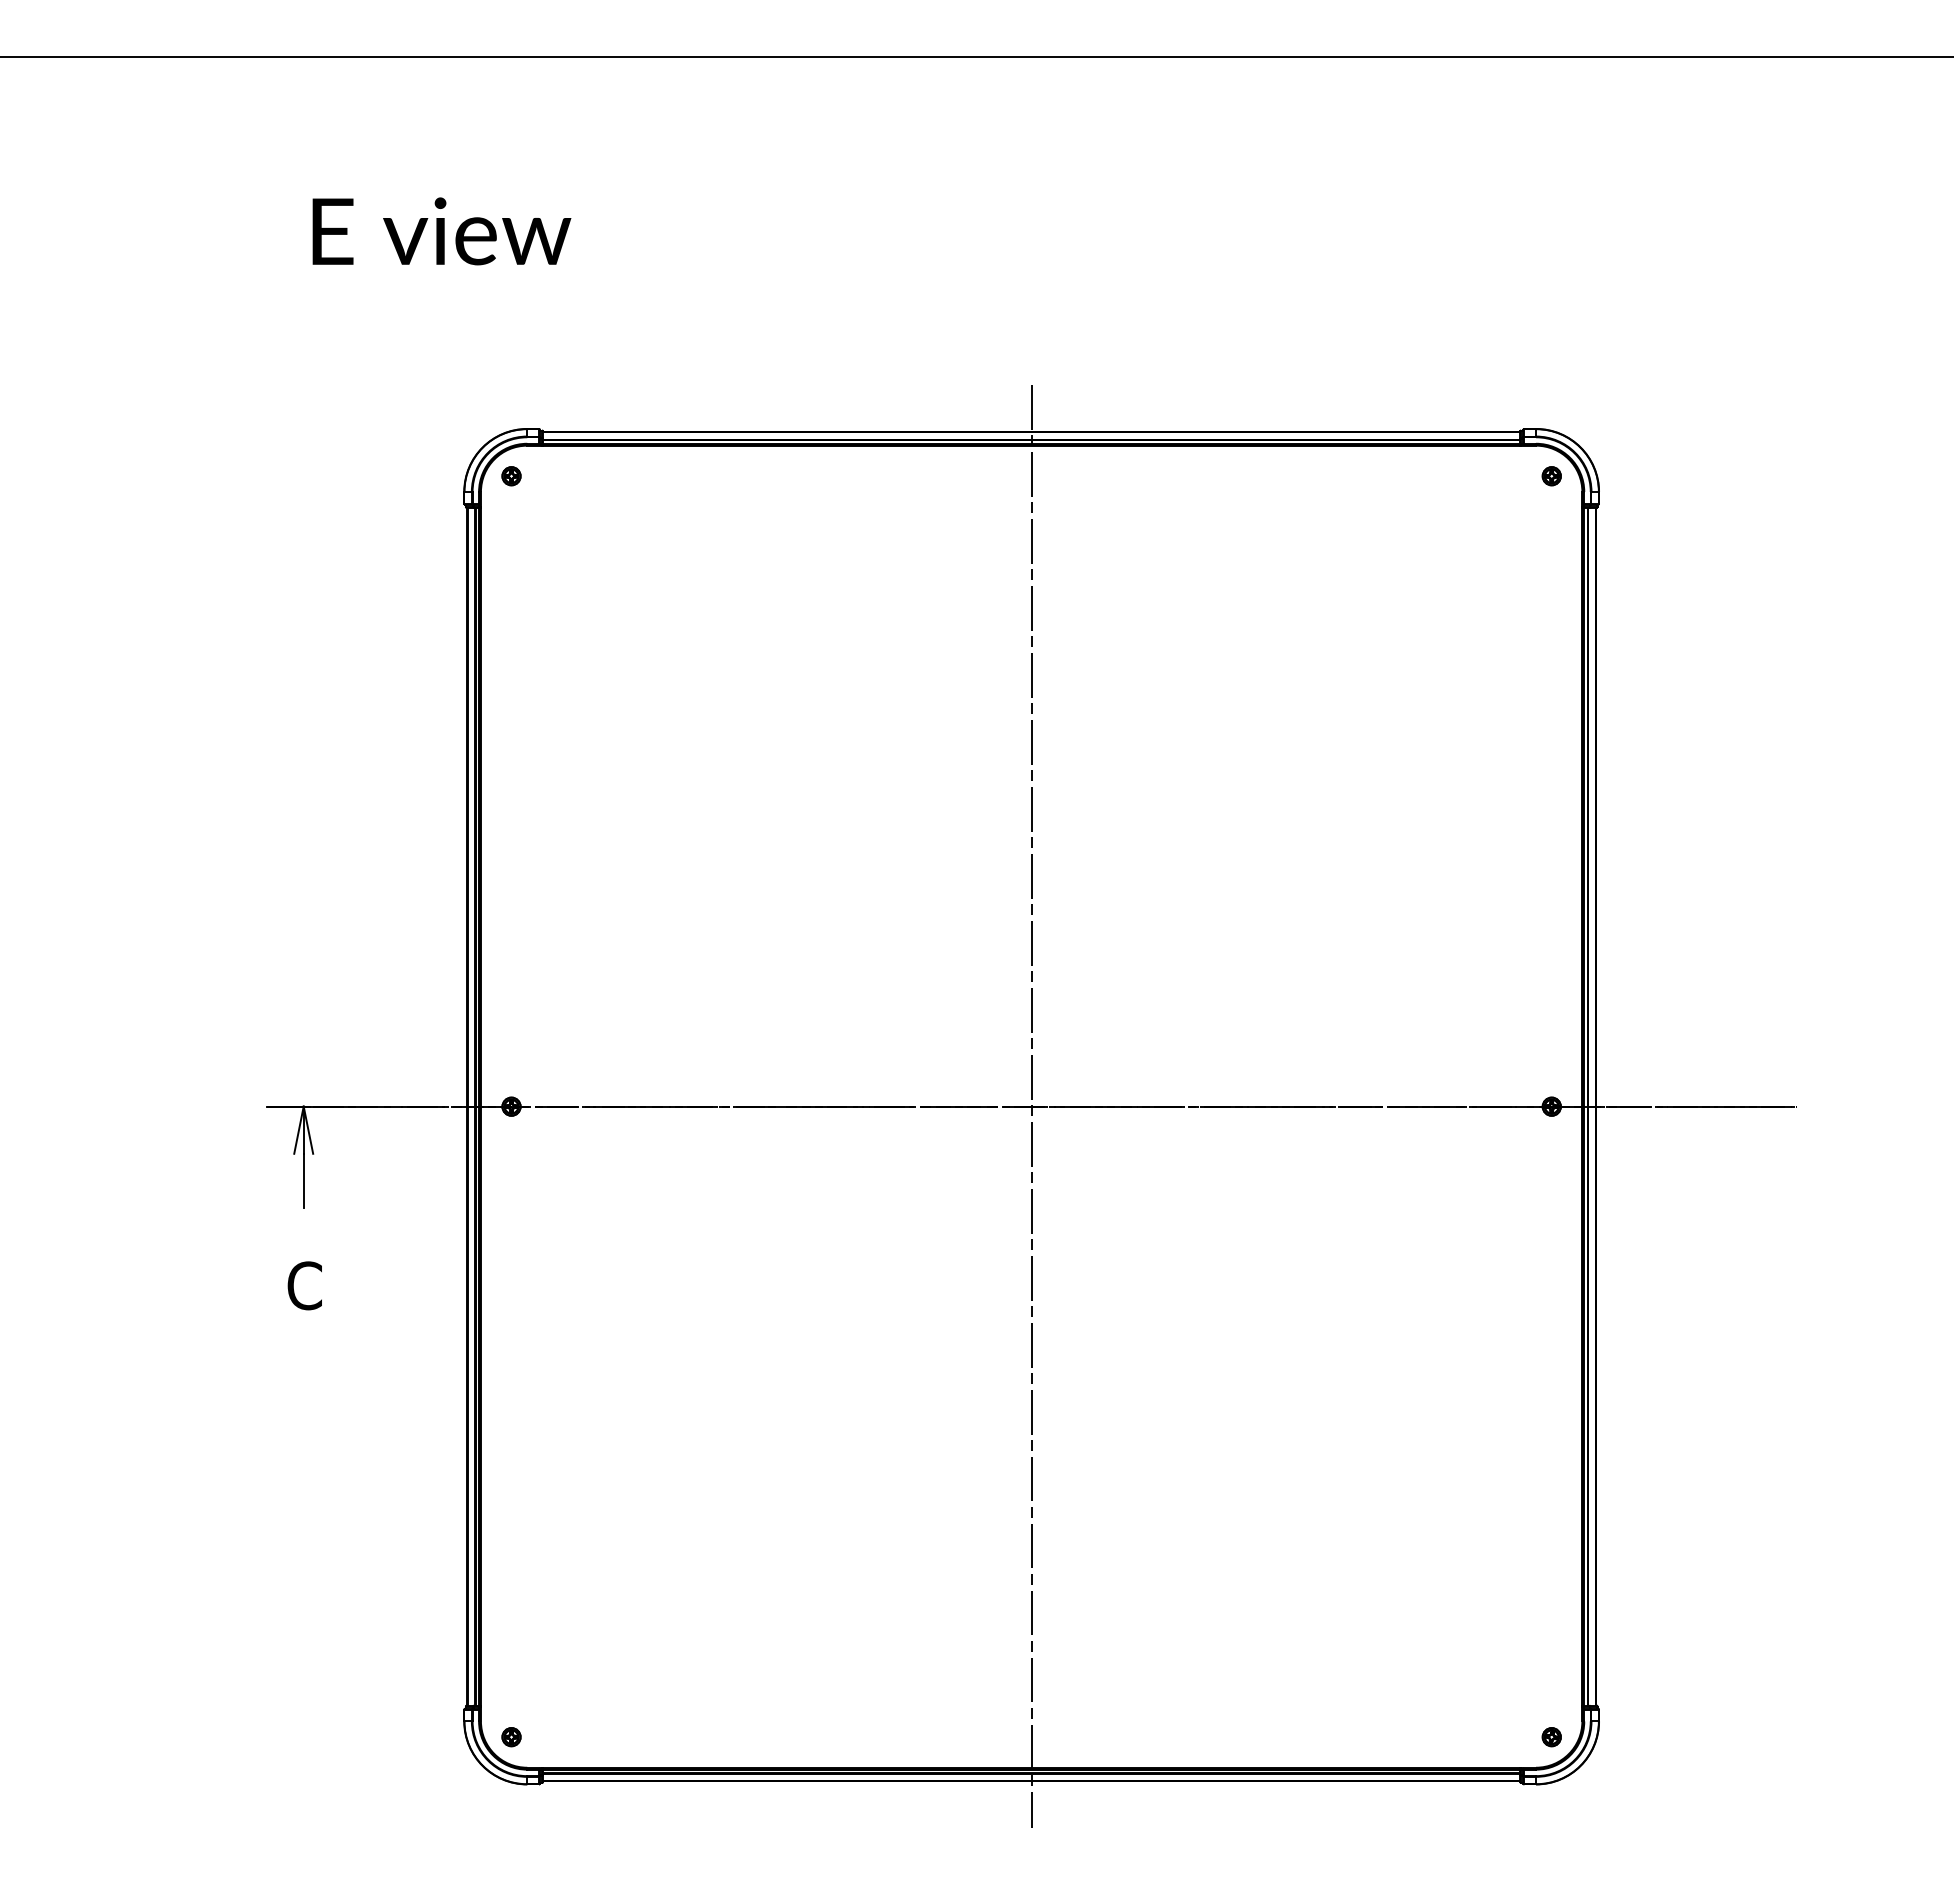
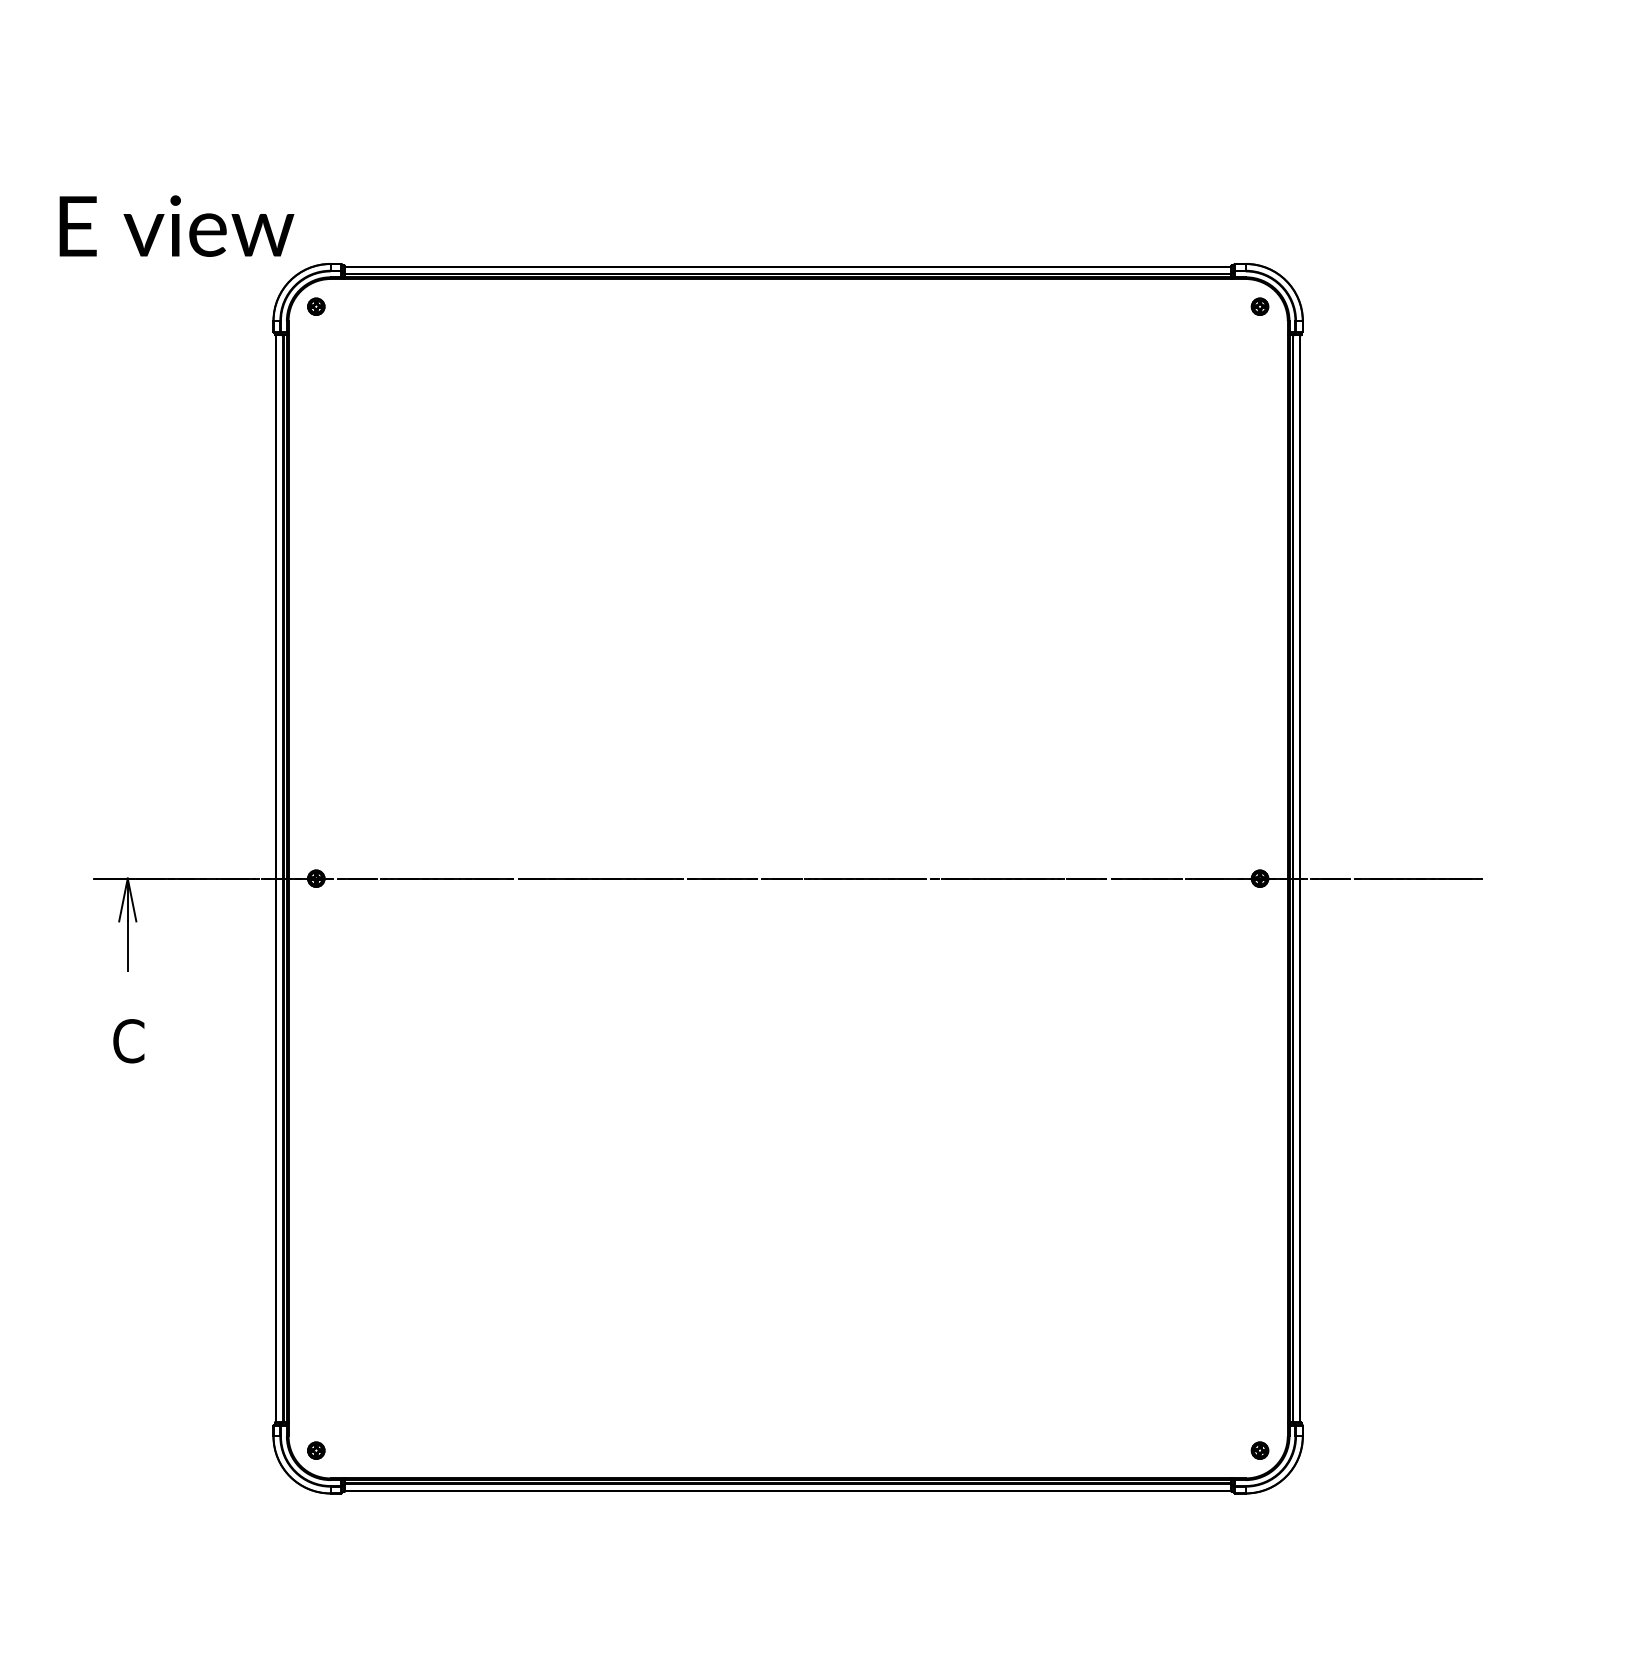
text: (441, 231) -> (176, 226), moved
line: (1031, 1106) -> (788, 878), removed

